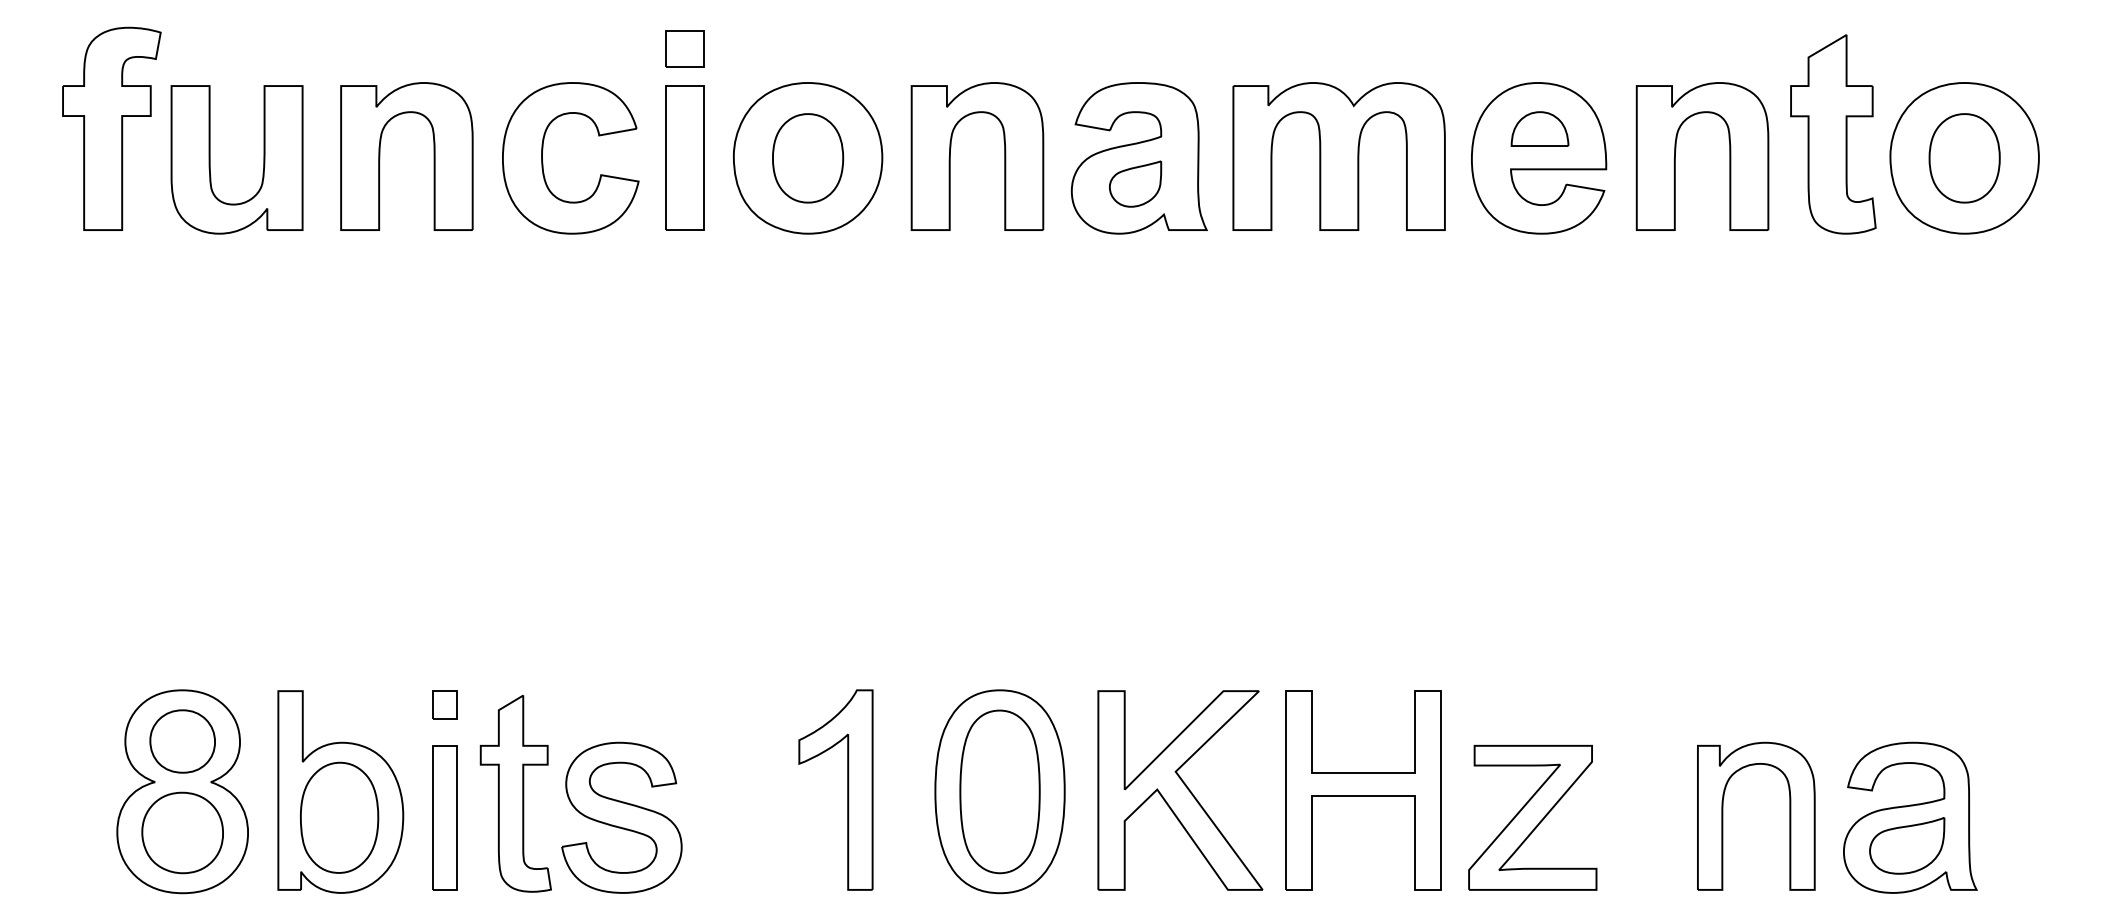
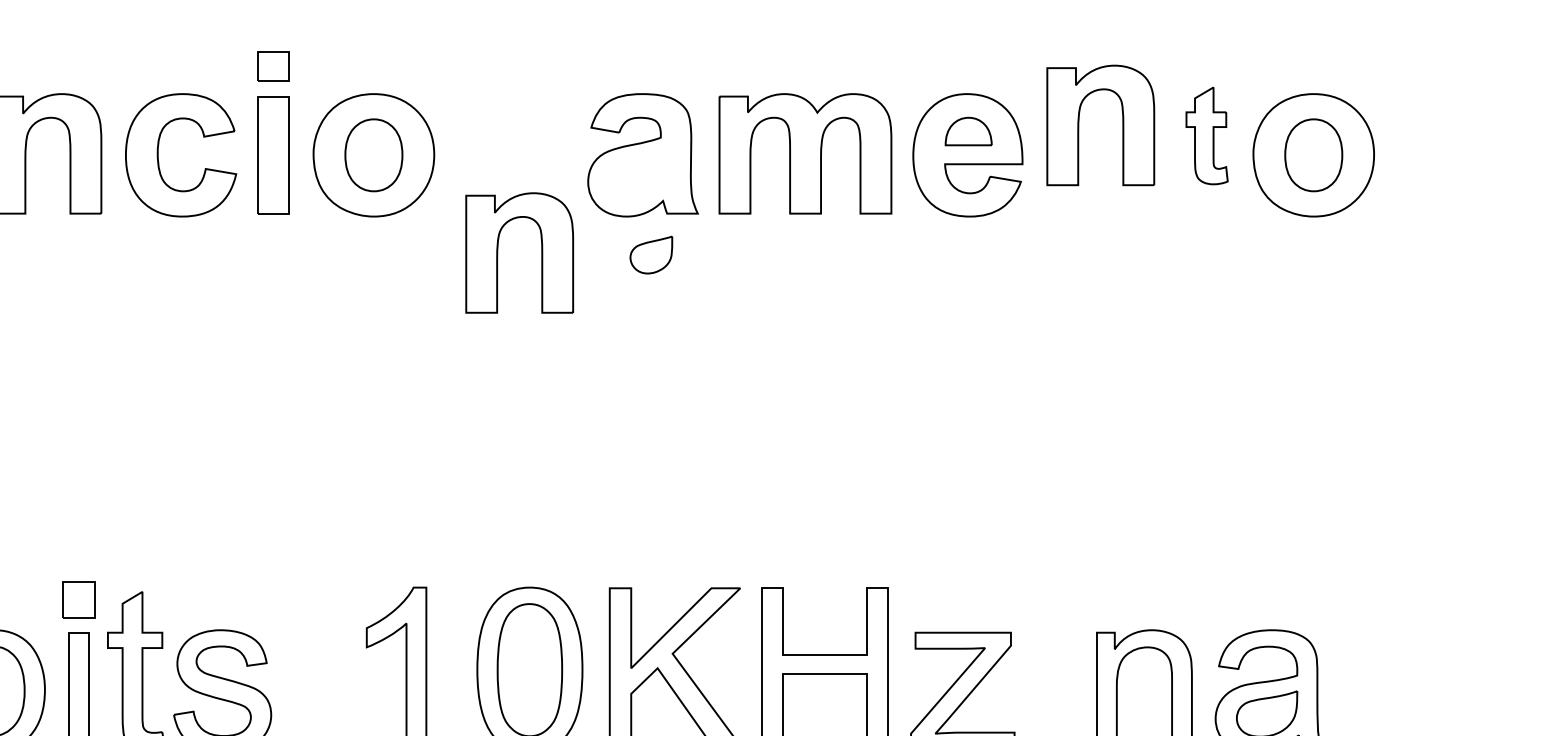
part: (1833, 134) -> (1207, 135), size x0.6
part: (1676, 150) -> (1079, 120), moved
part: (950, 156) -> (497, 252), moved
part: (1135, 183) -> (651, 254), moved
part: (444, 704) -> (78, 599), size x1.6

